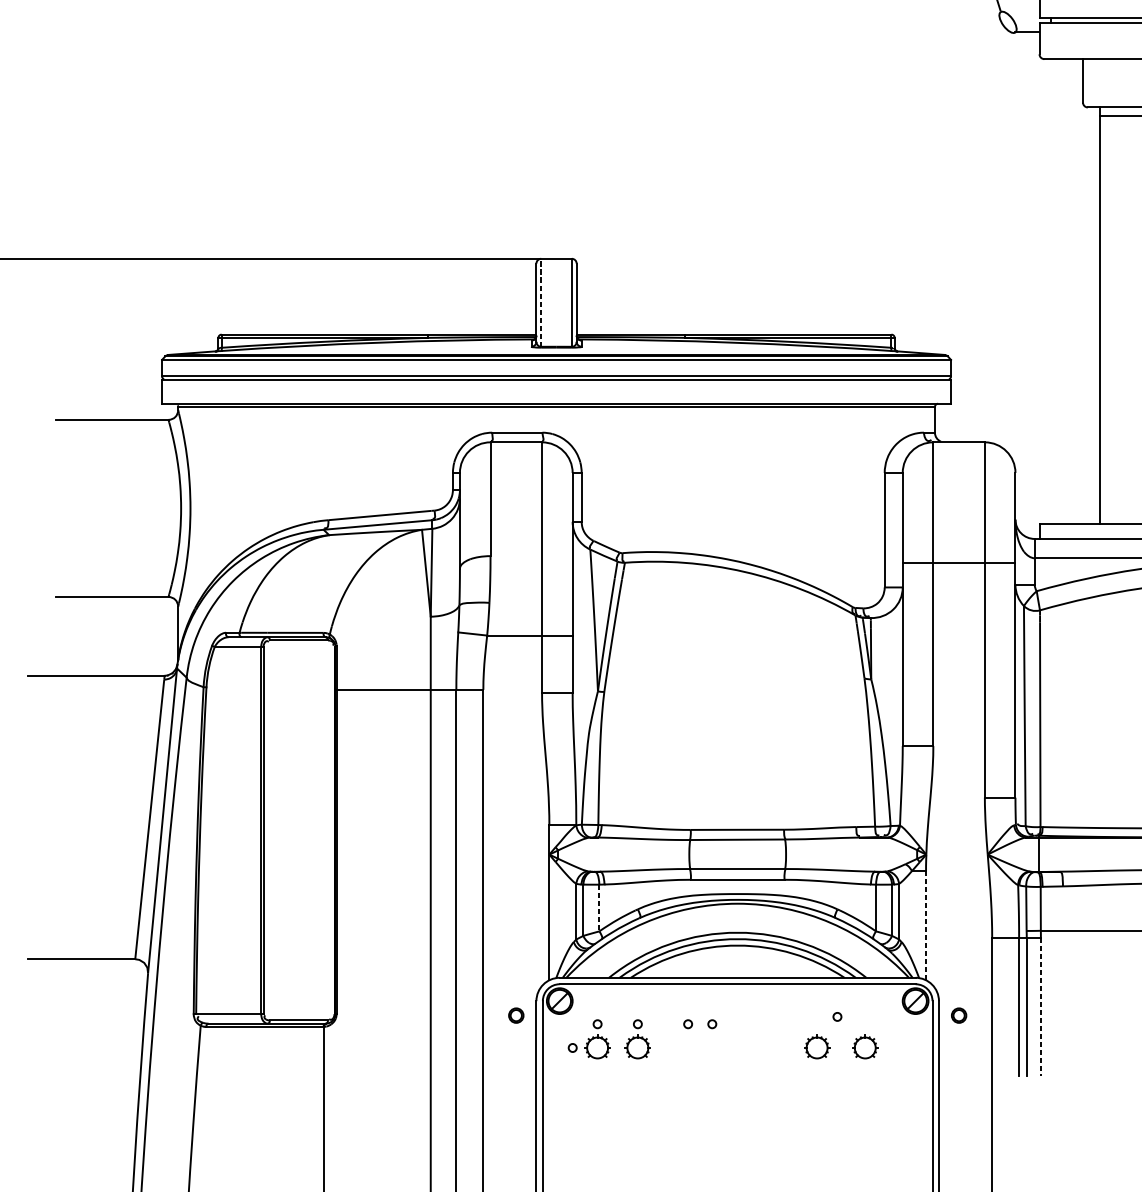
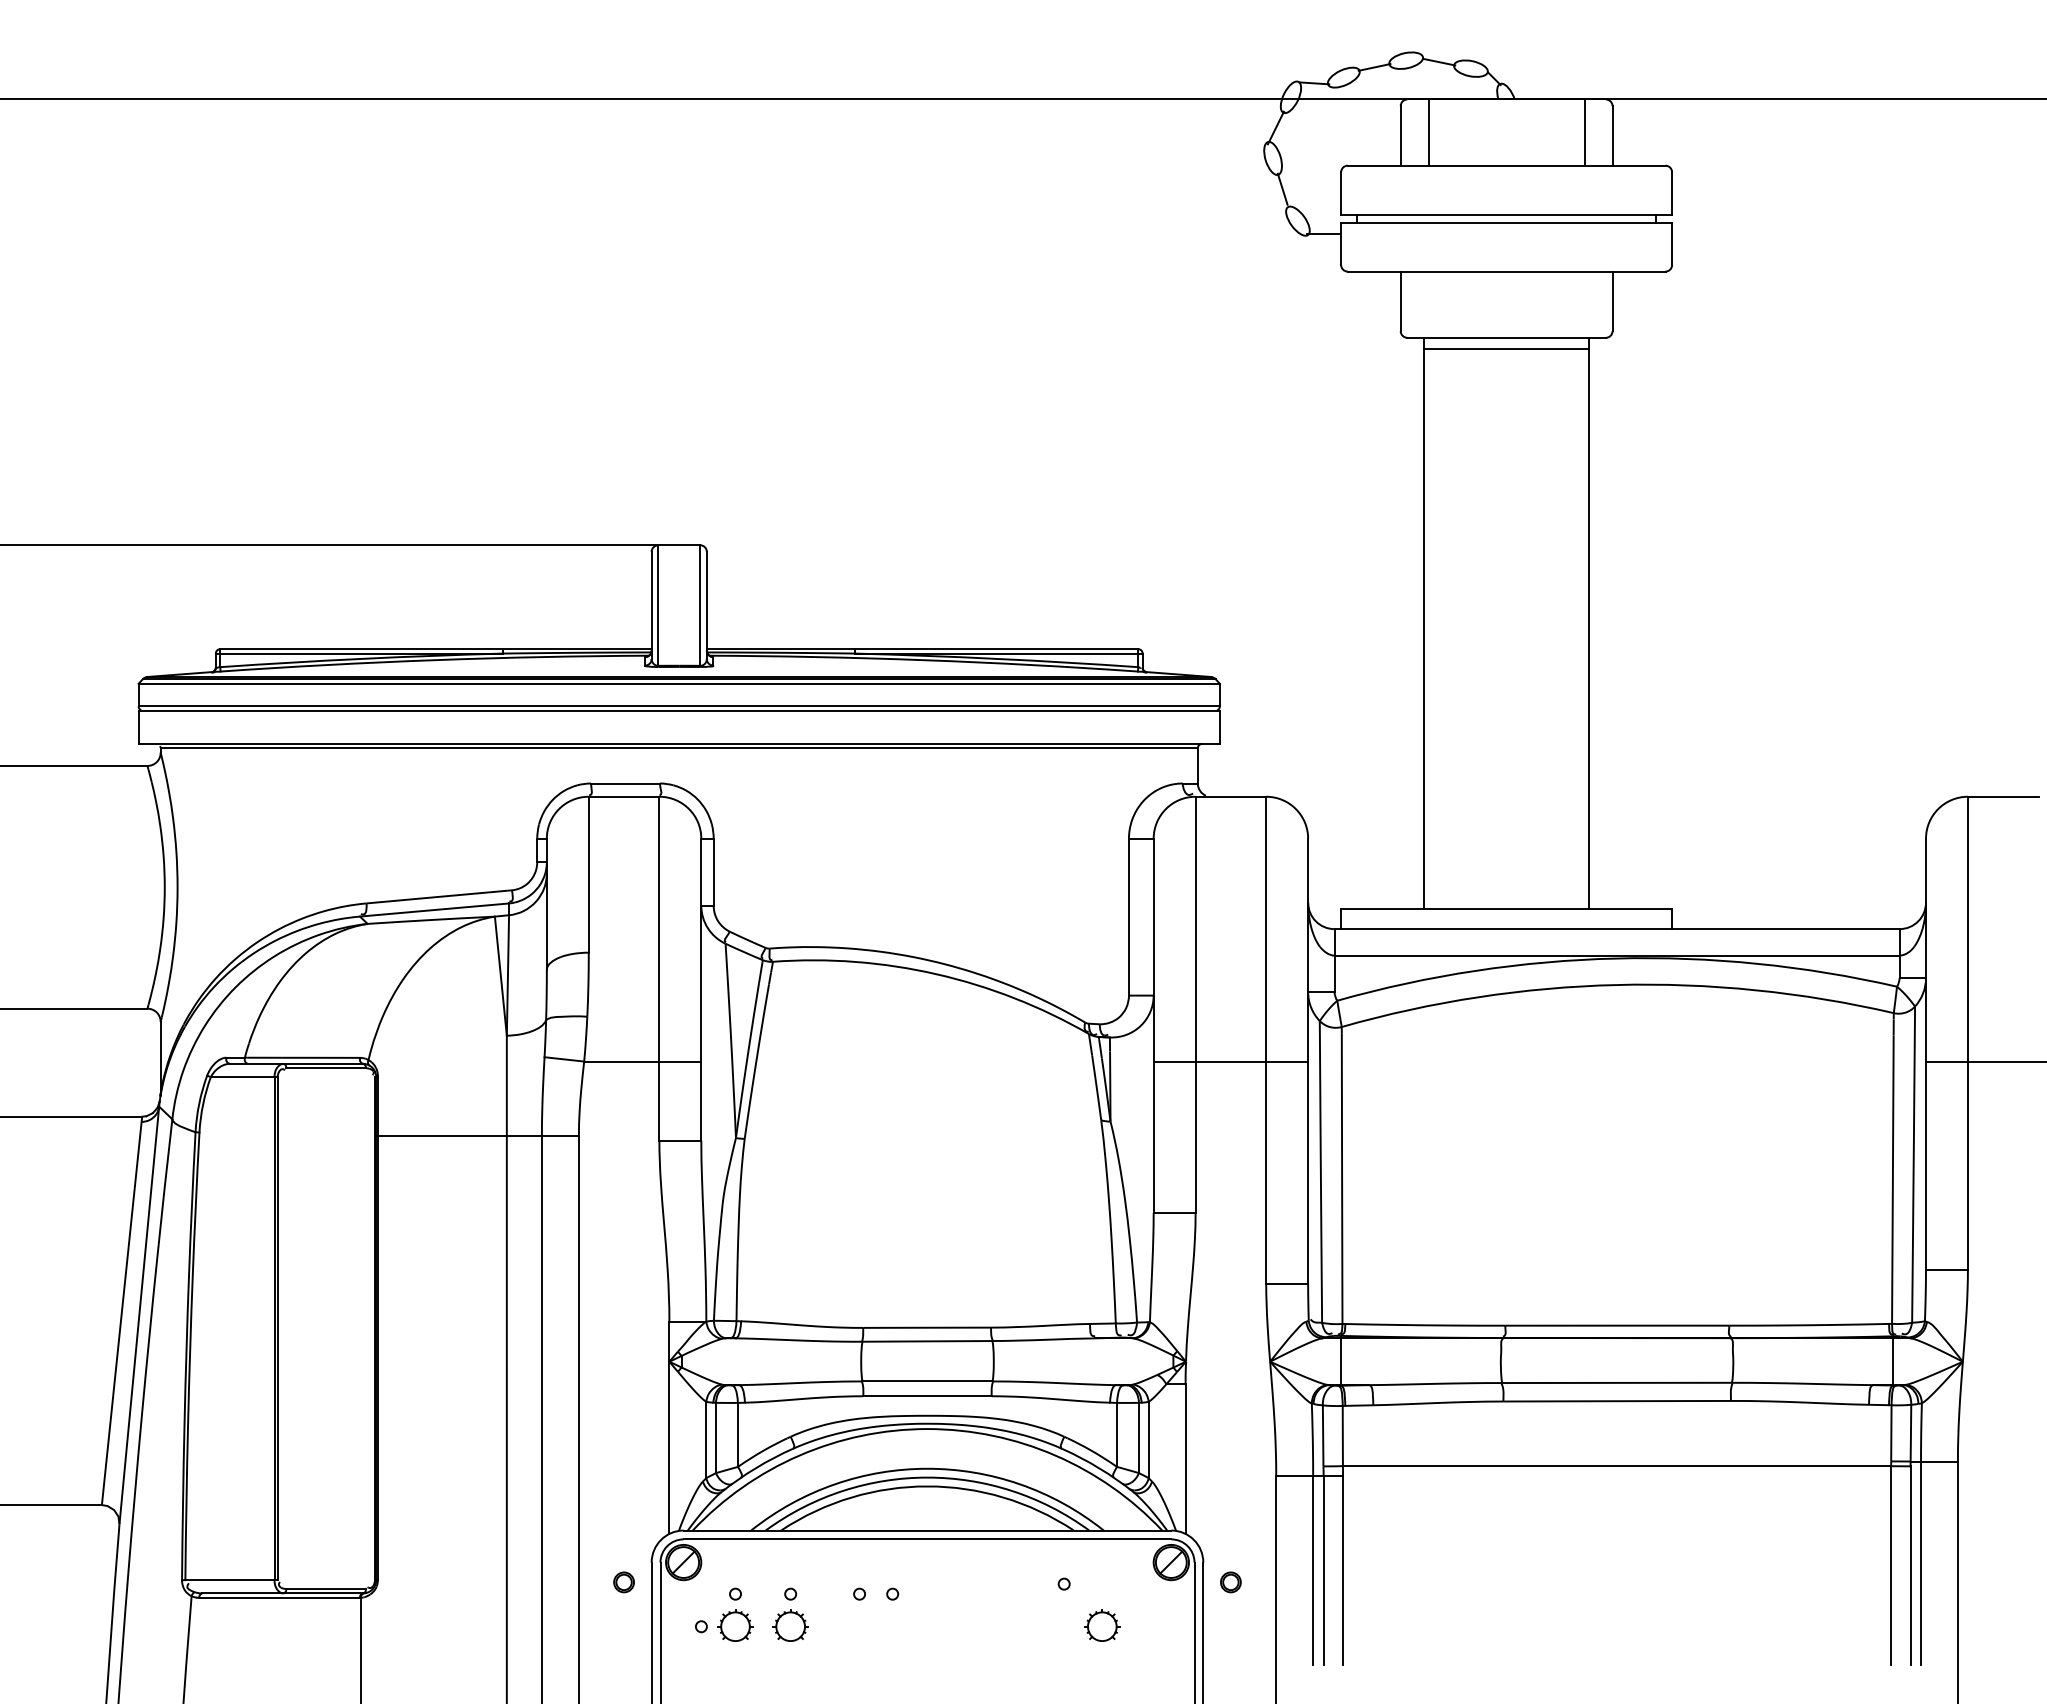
line: (541, 302) -> (658, 605), dashed -> solid
line: (958, 562) -> (1230, 1061), moved
line: (599, 908) -> (737, 1435), dashed -> solid
line: (925, 925) -> (1185, 1459), dashed -> solid
line: (1041, 1006) -> (1343, 1570), dashed -> solid
part: (817, 1047) -> (1036, 1625), removed

